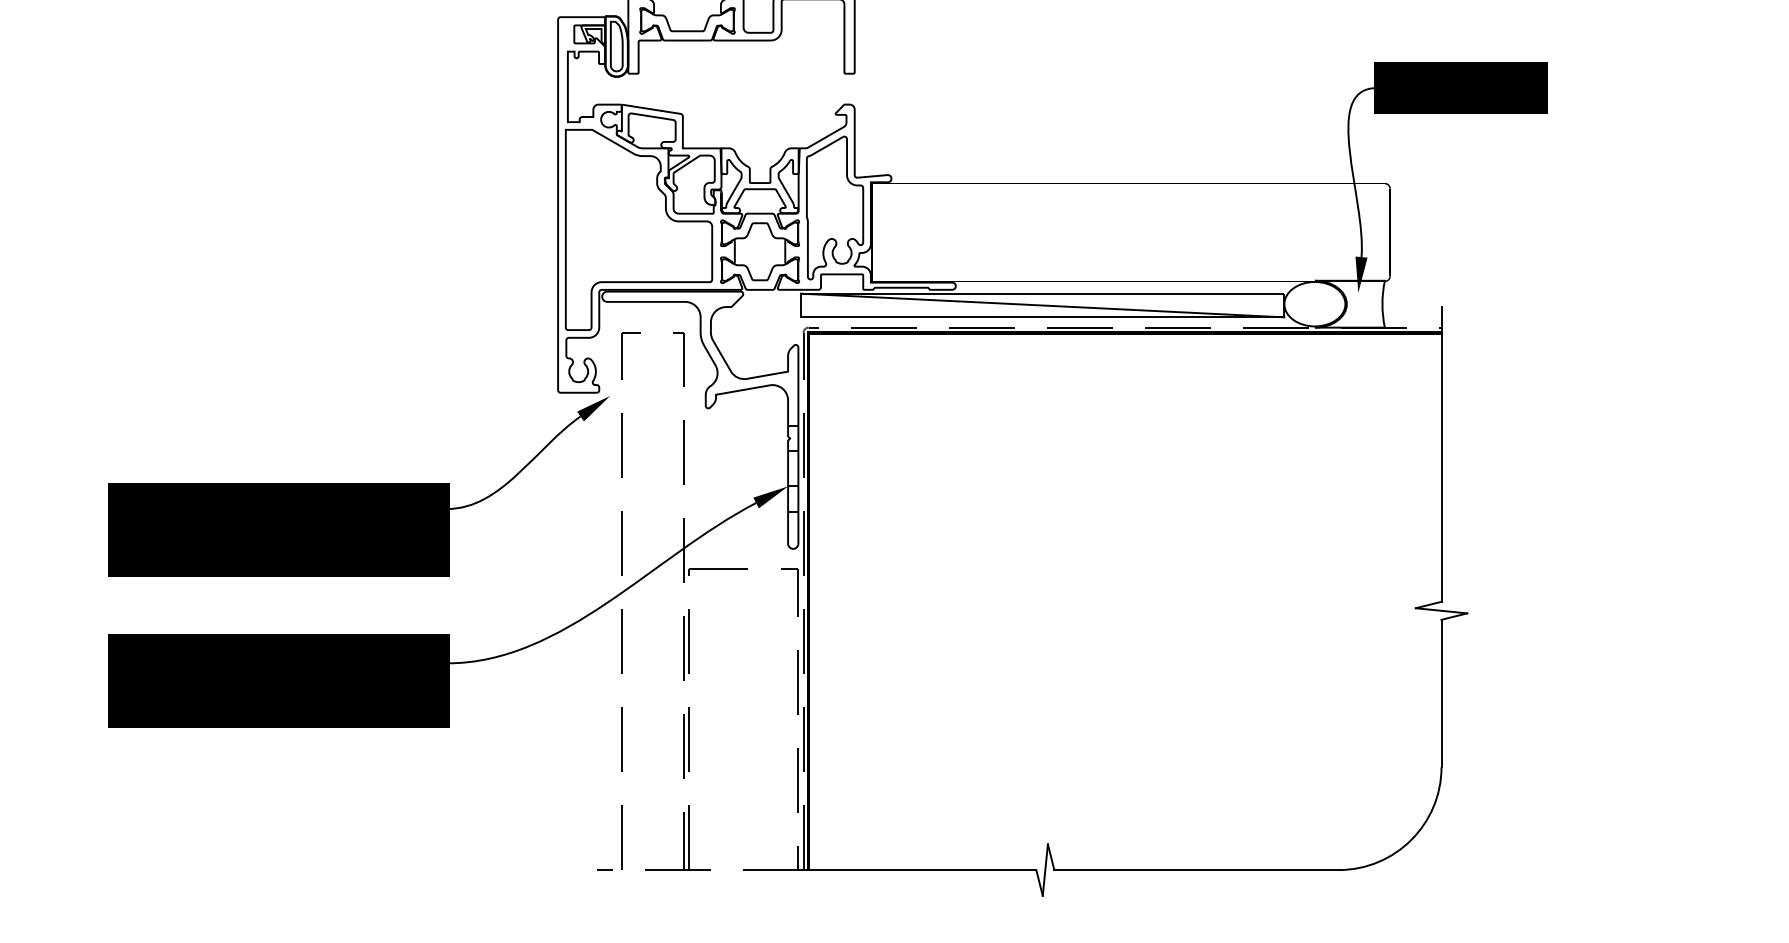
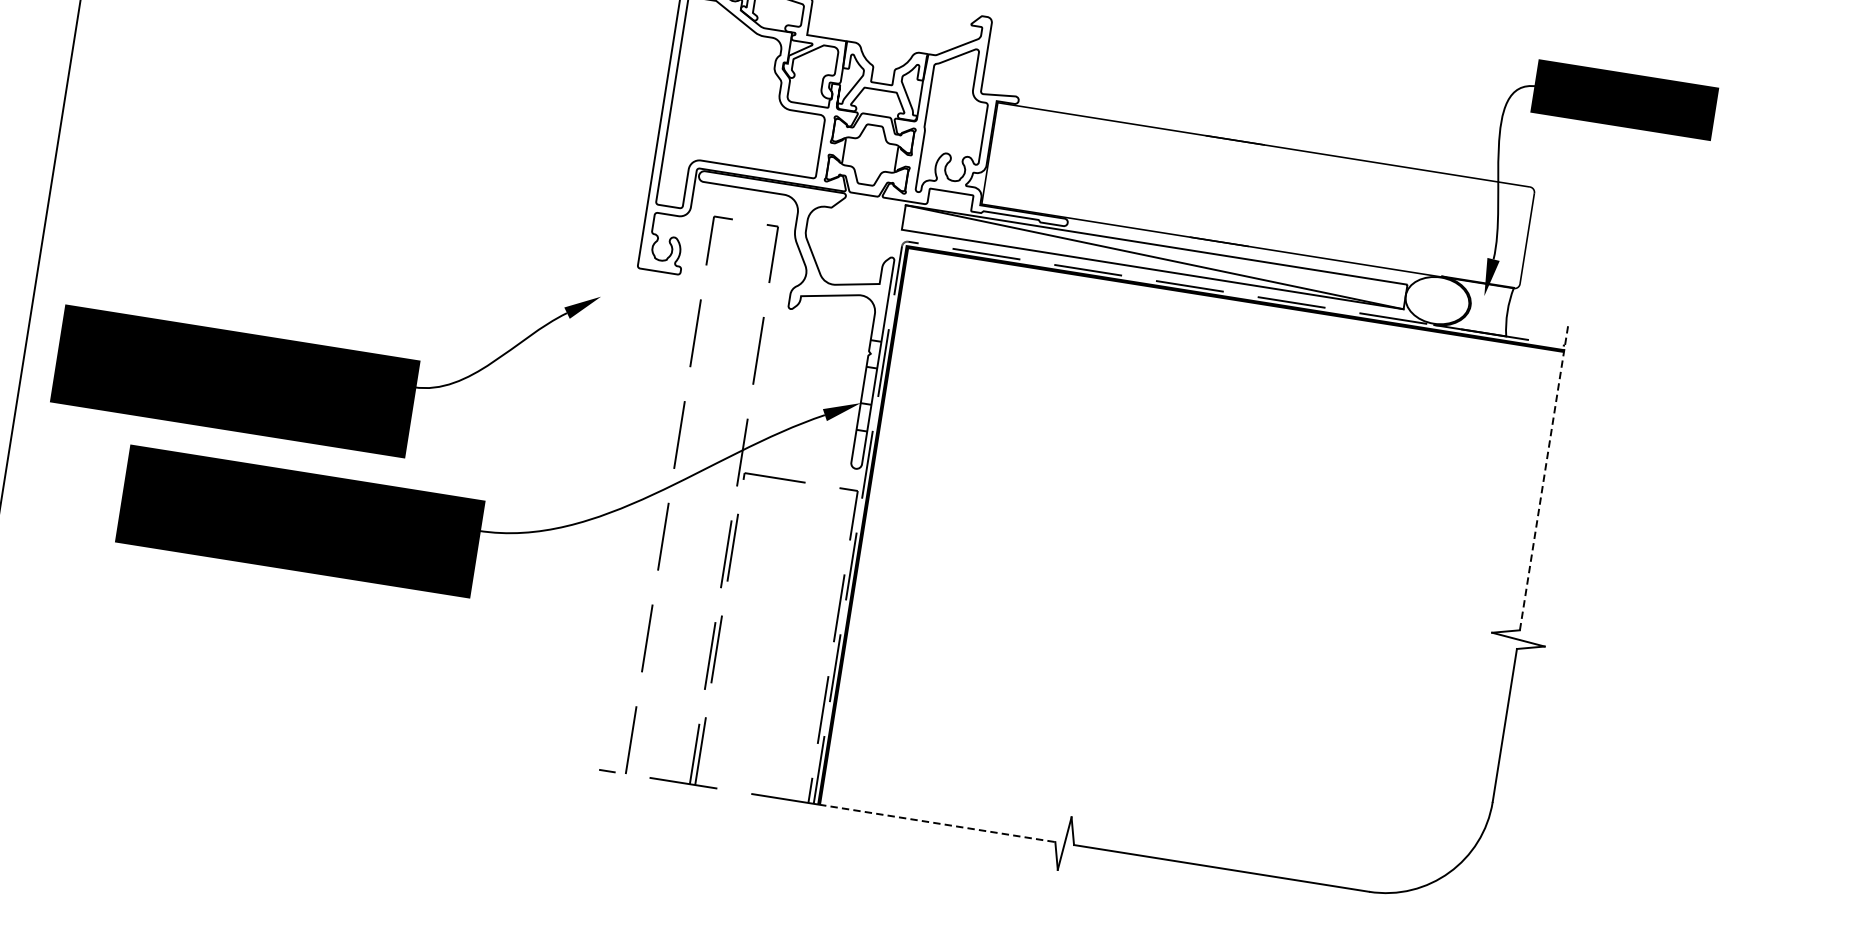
line: (1441, 453) -> (1544, 476), solid -> dashed
part: (358, 486) -> (325, 349), moved
line: (922, 870) -> (937, 823), solid -> dashed

